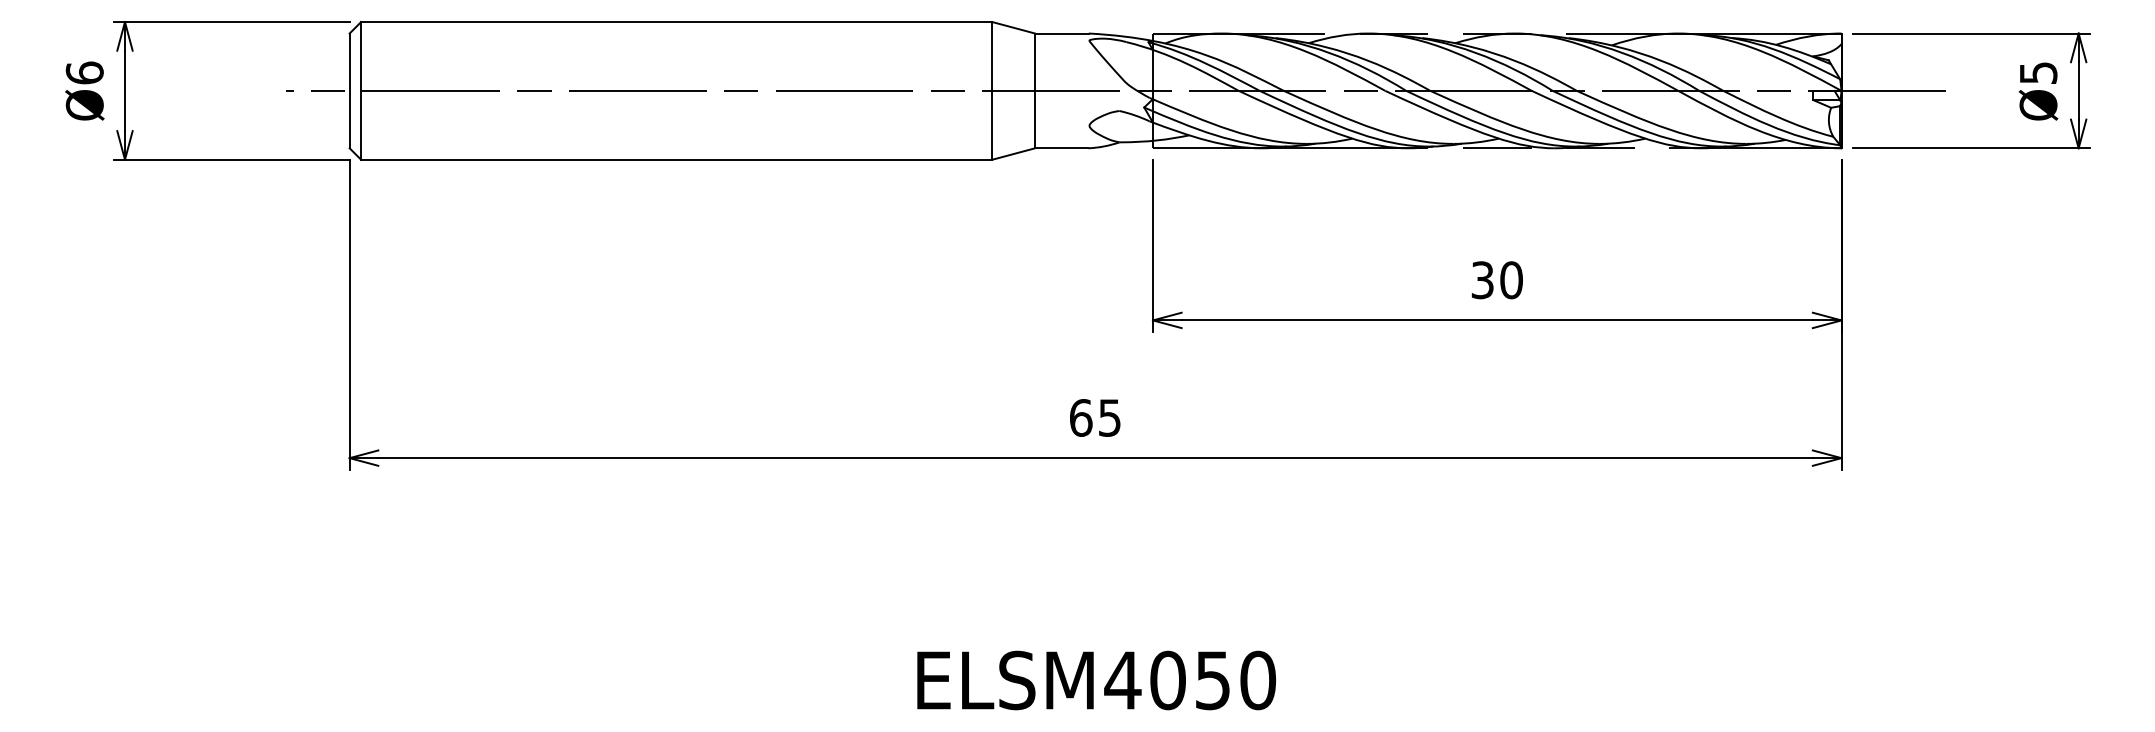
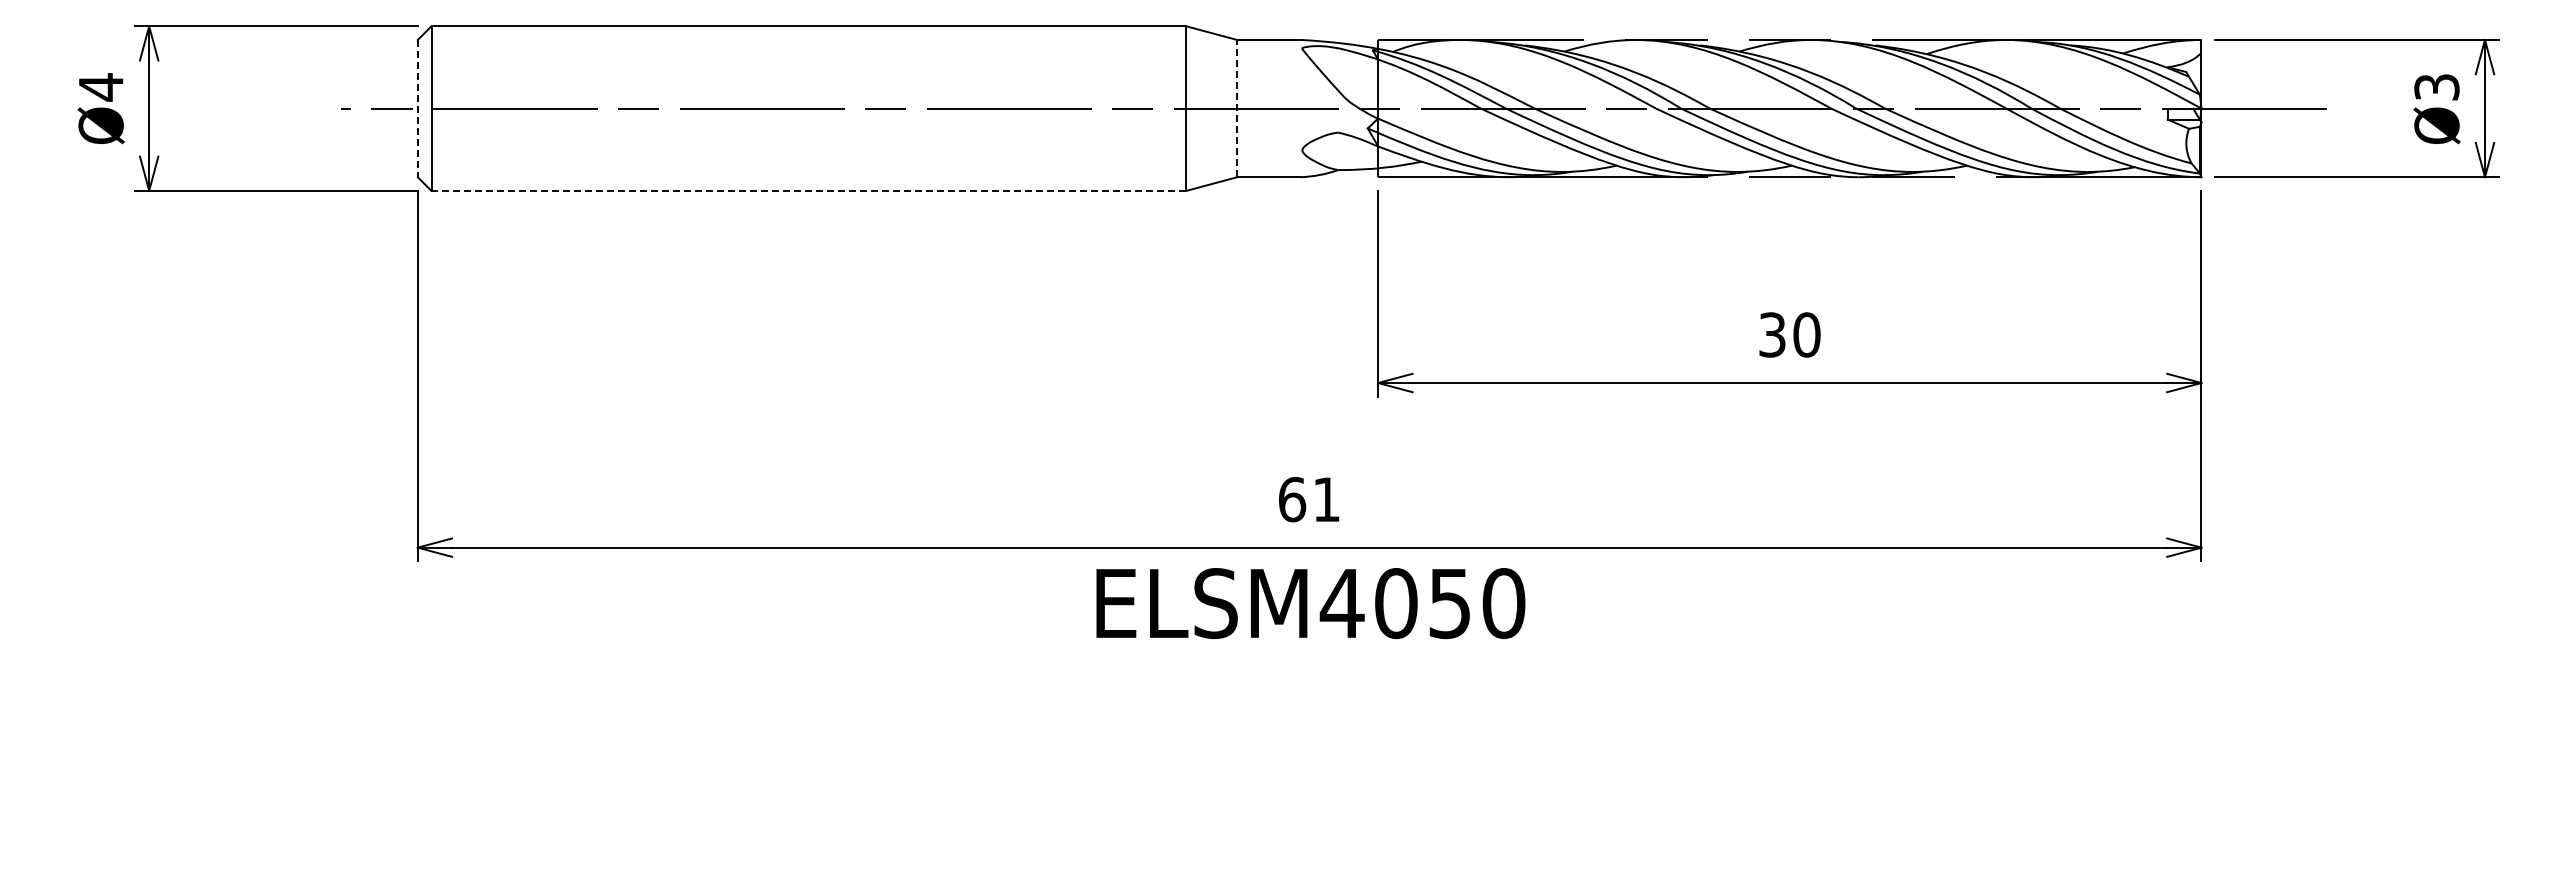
text: (2038, 72) -> (2436, 86), Ø5 -> Ø3
text: (84, 73) -> (100, 87), Ø6 -> Ø4
line: (349, 90) -> (417, 108), solid -> dashed
line: (1035, 90) -> (1237, 108), solid -> dashed
line: (676, 159) -> (808, 190), solid -> dashed
text: (1109, 417) -> (1326, 499), 65 -> 61
text: (1096, 680) -> (1310, 603), moved

